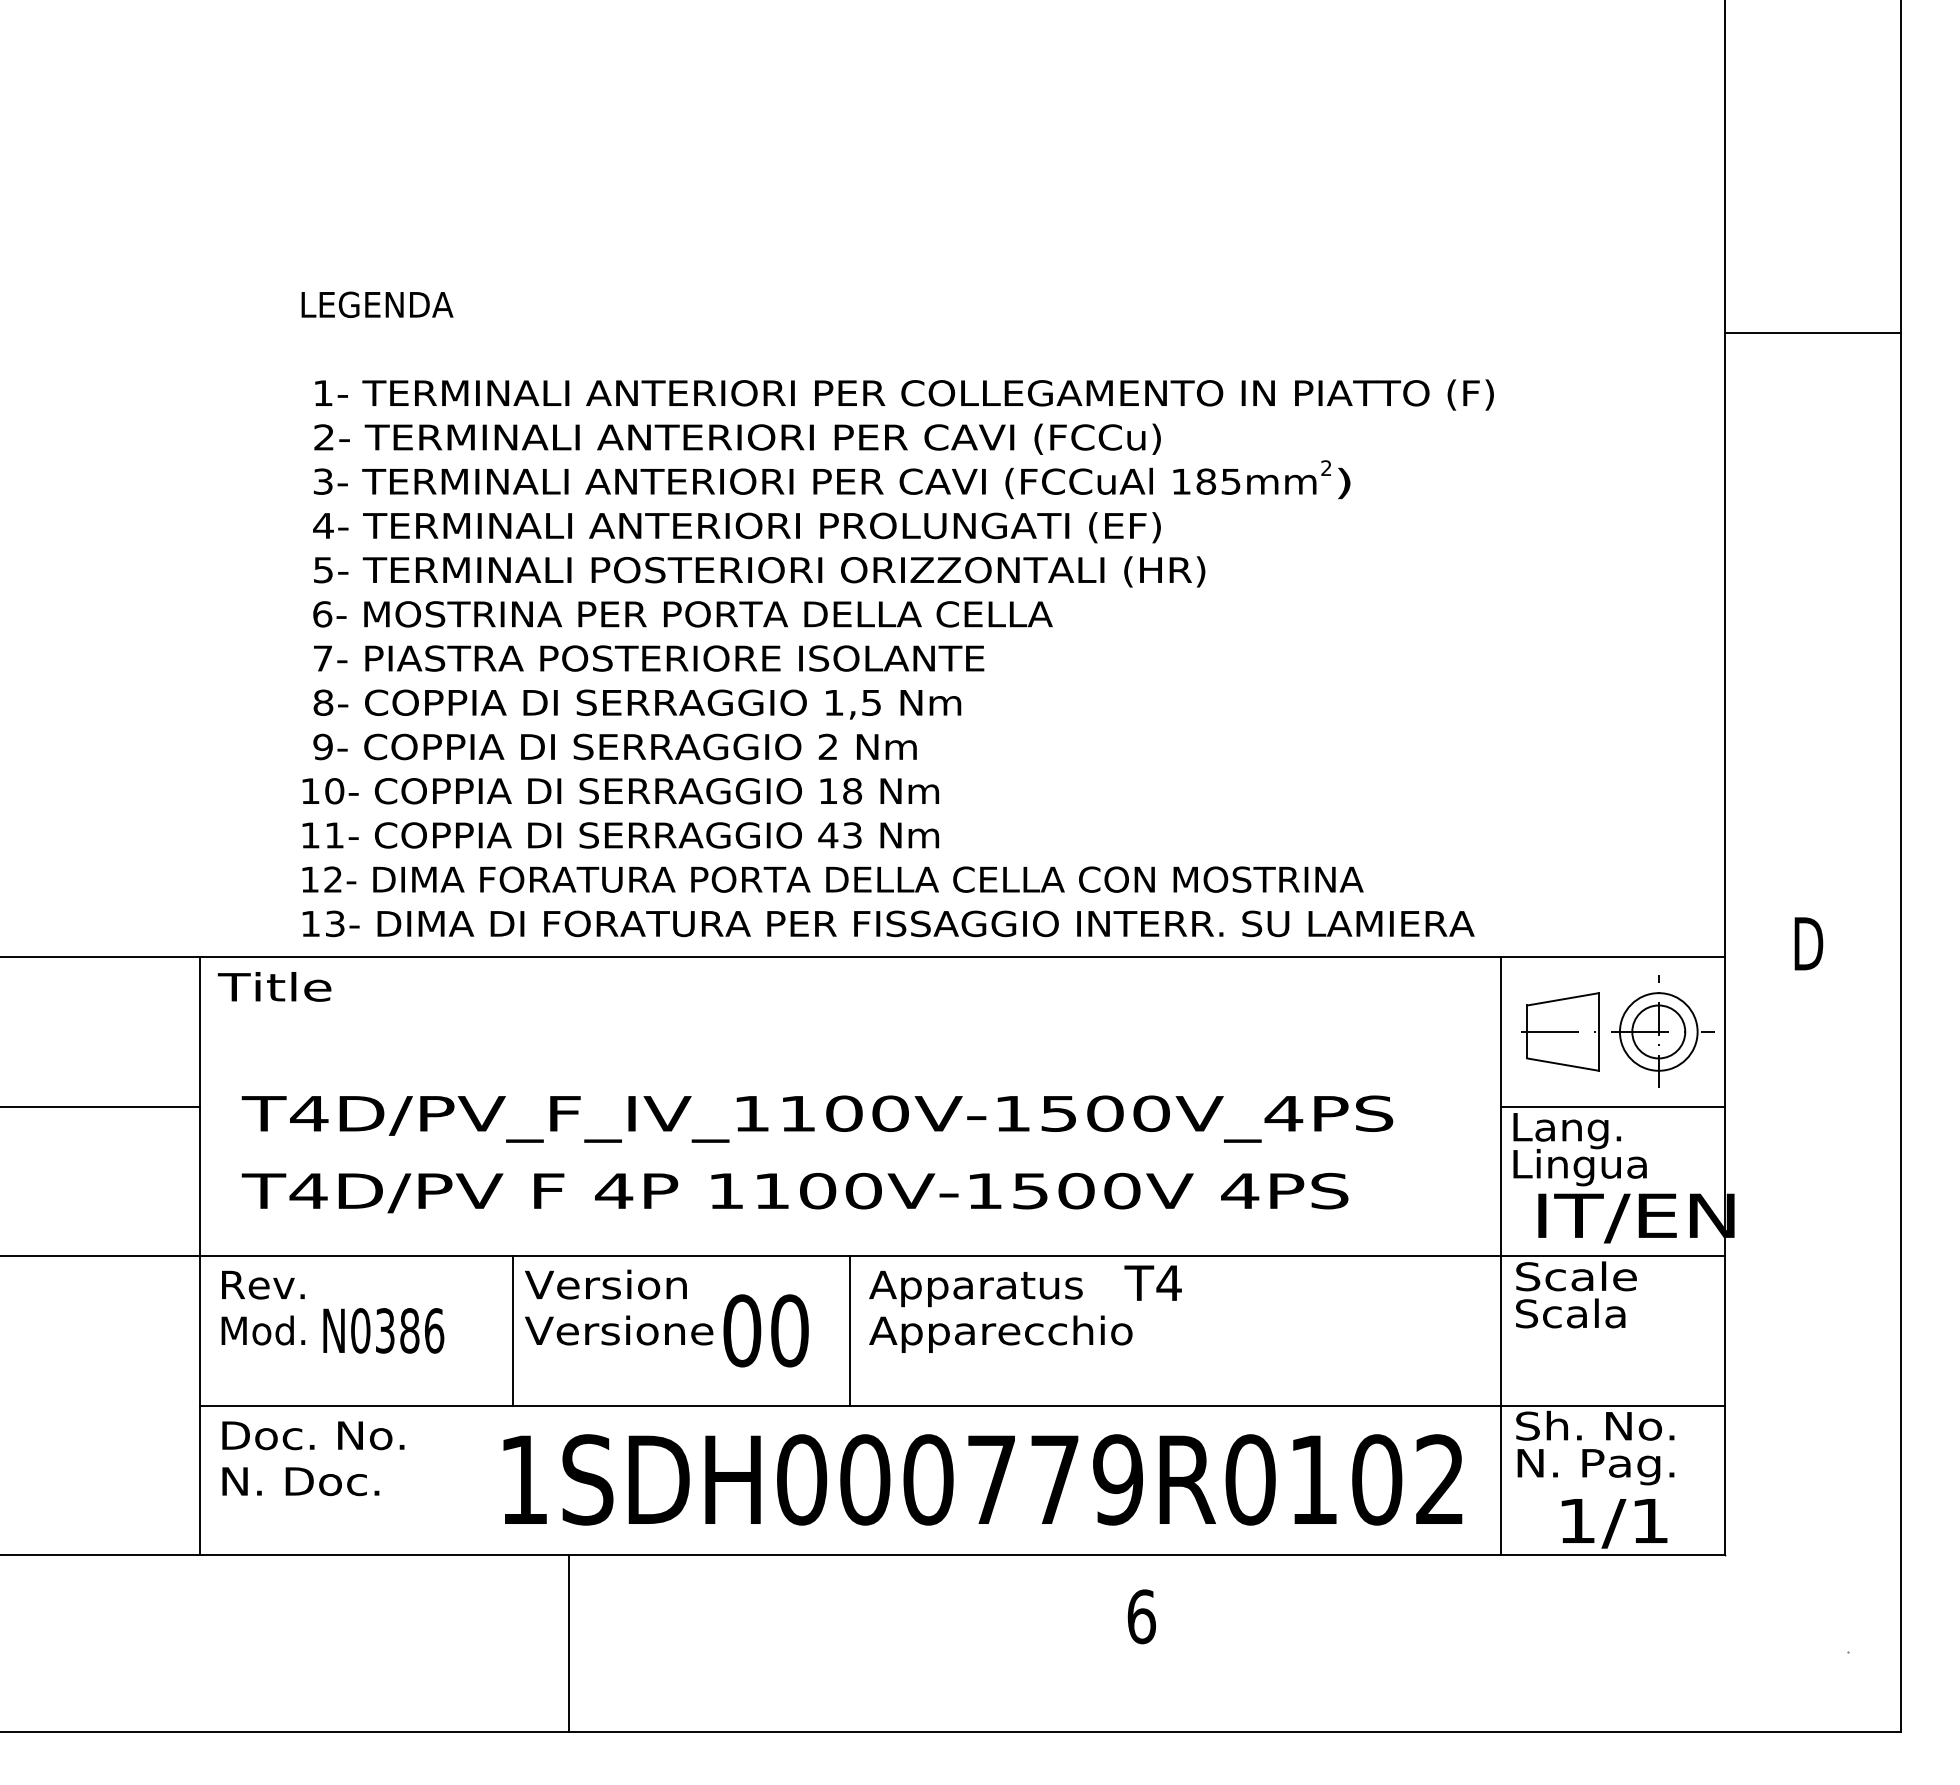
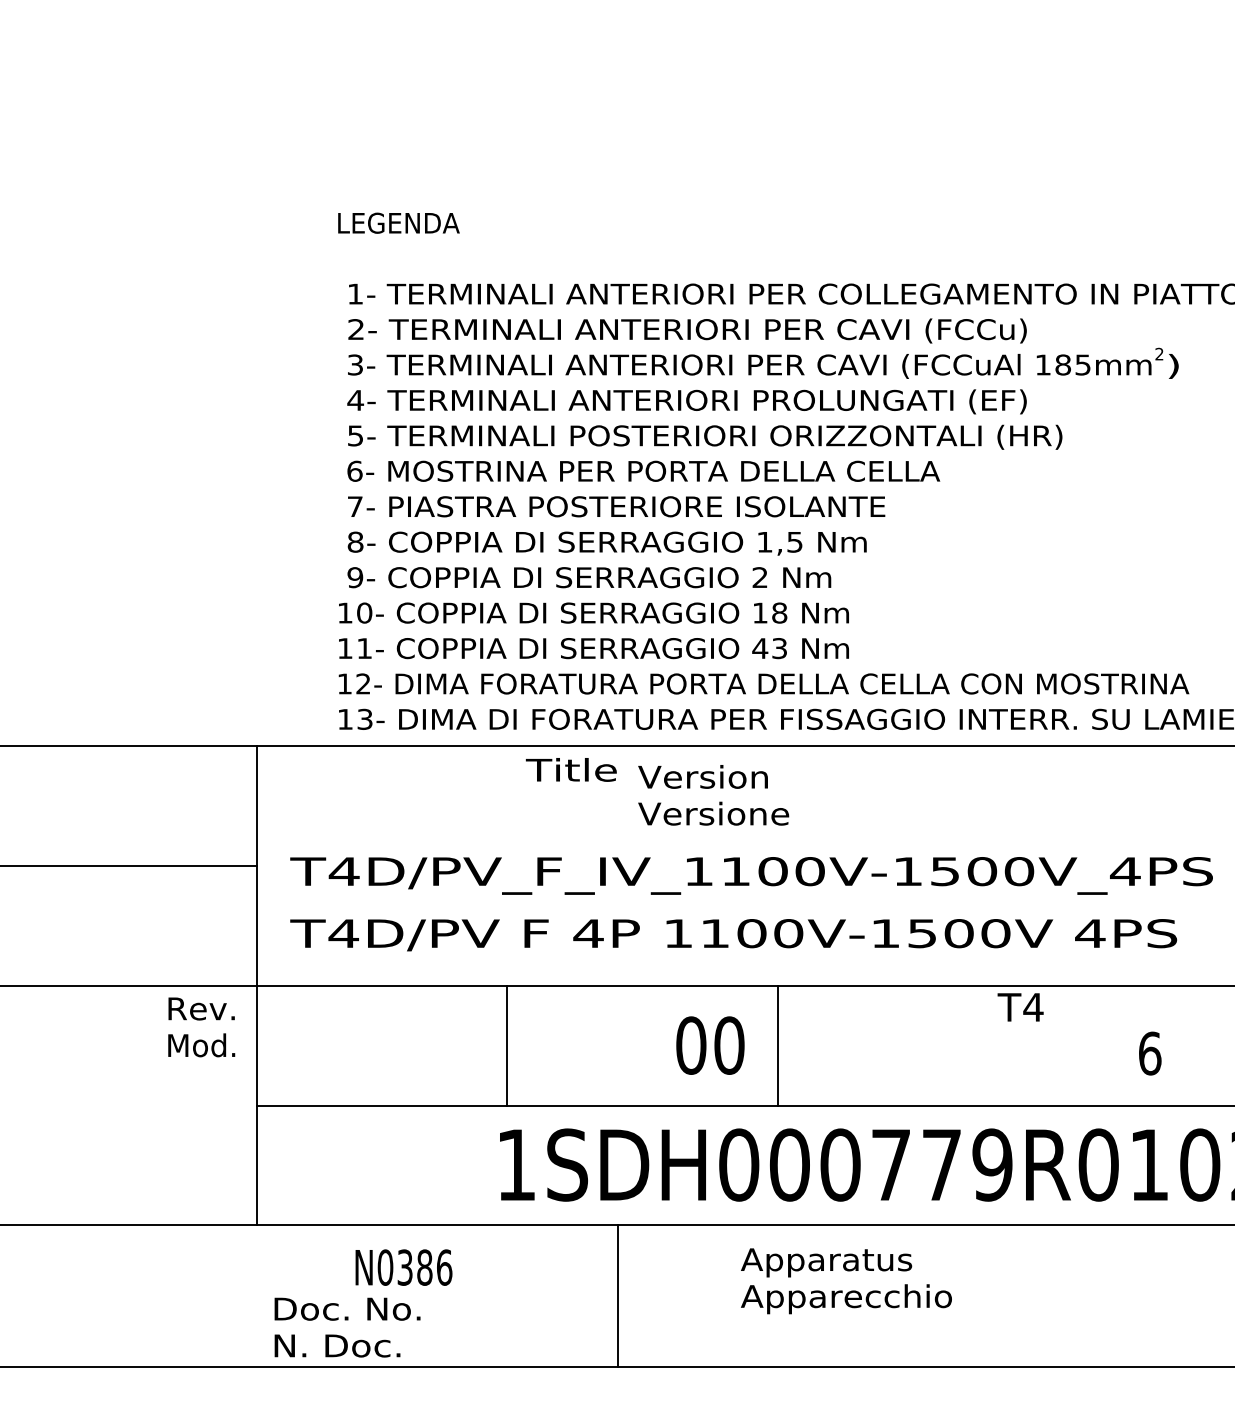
text: (274, 986) -> (571, 769), moved
text: (263, 1307) -> (201, 1026), moved
text: (619, 1307) -> (713, 795), moved
text: (1000, 1311) -> (846, 1280), moved
text: (383, 1330) -> (403, 1267), moved
text: (313, 1458) -> (347, 1327), moved
text: (1141, 1616) -> (1149, 1053), moved
line: (568, 1643) -> (617, 1296), moved

